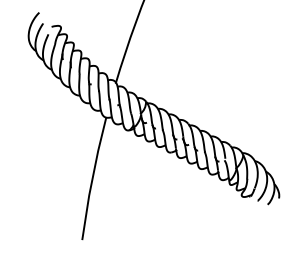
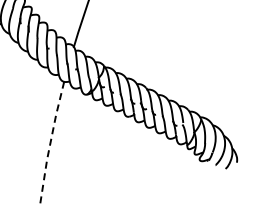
line: (92, 178) -> (50, 142), solid -> dashed

